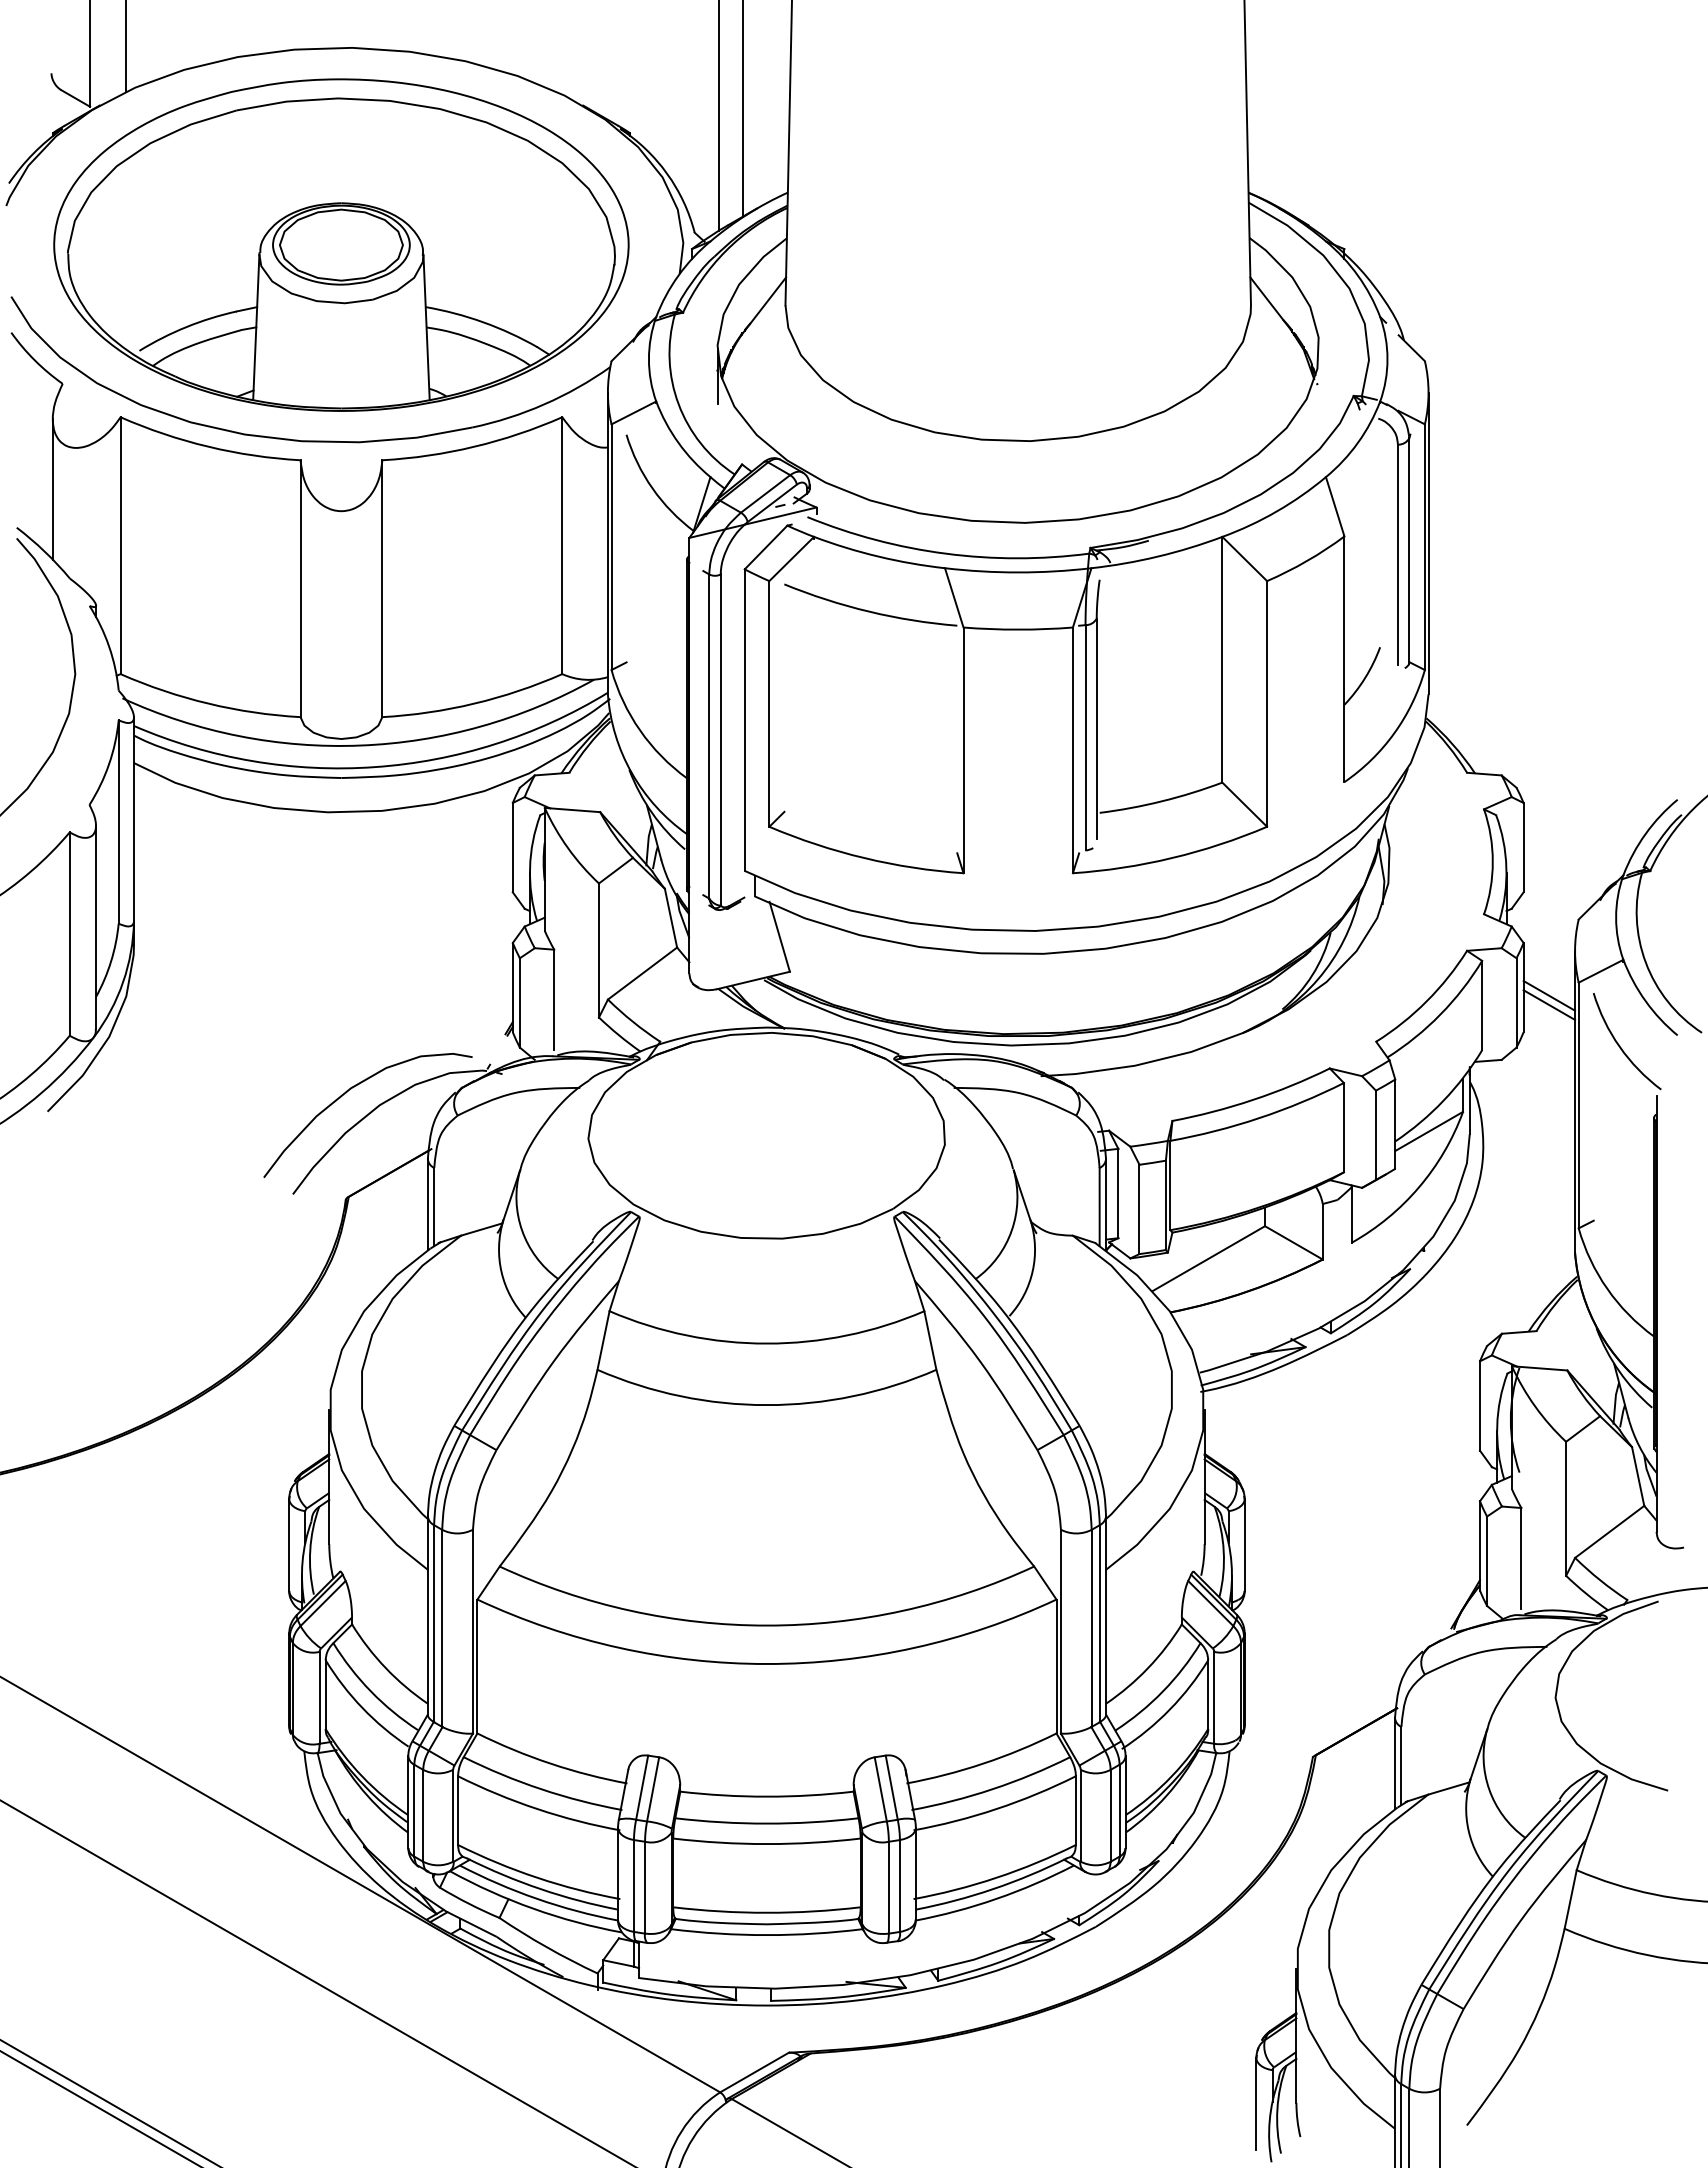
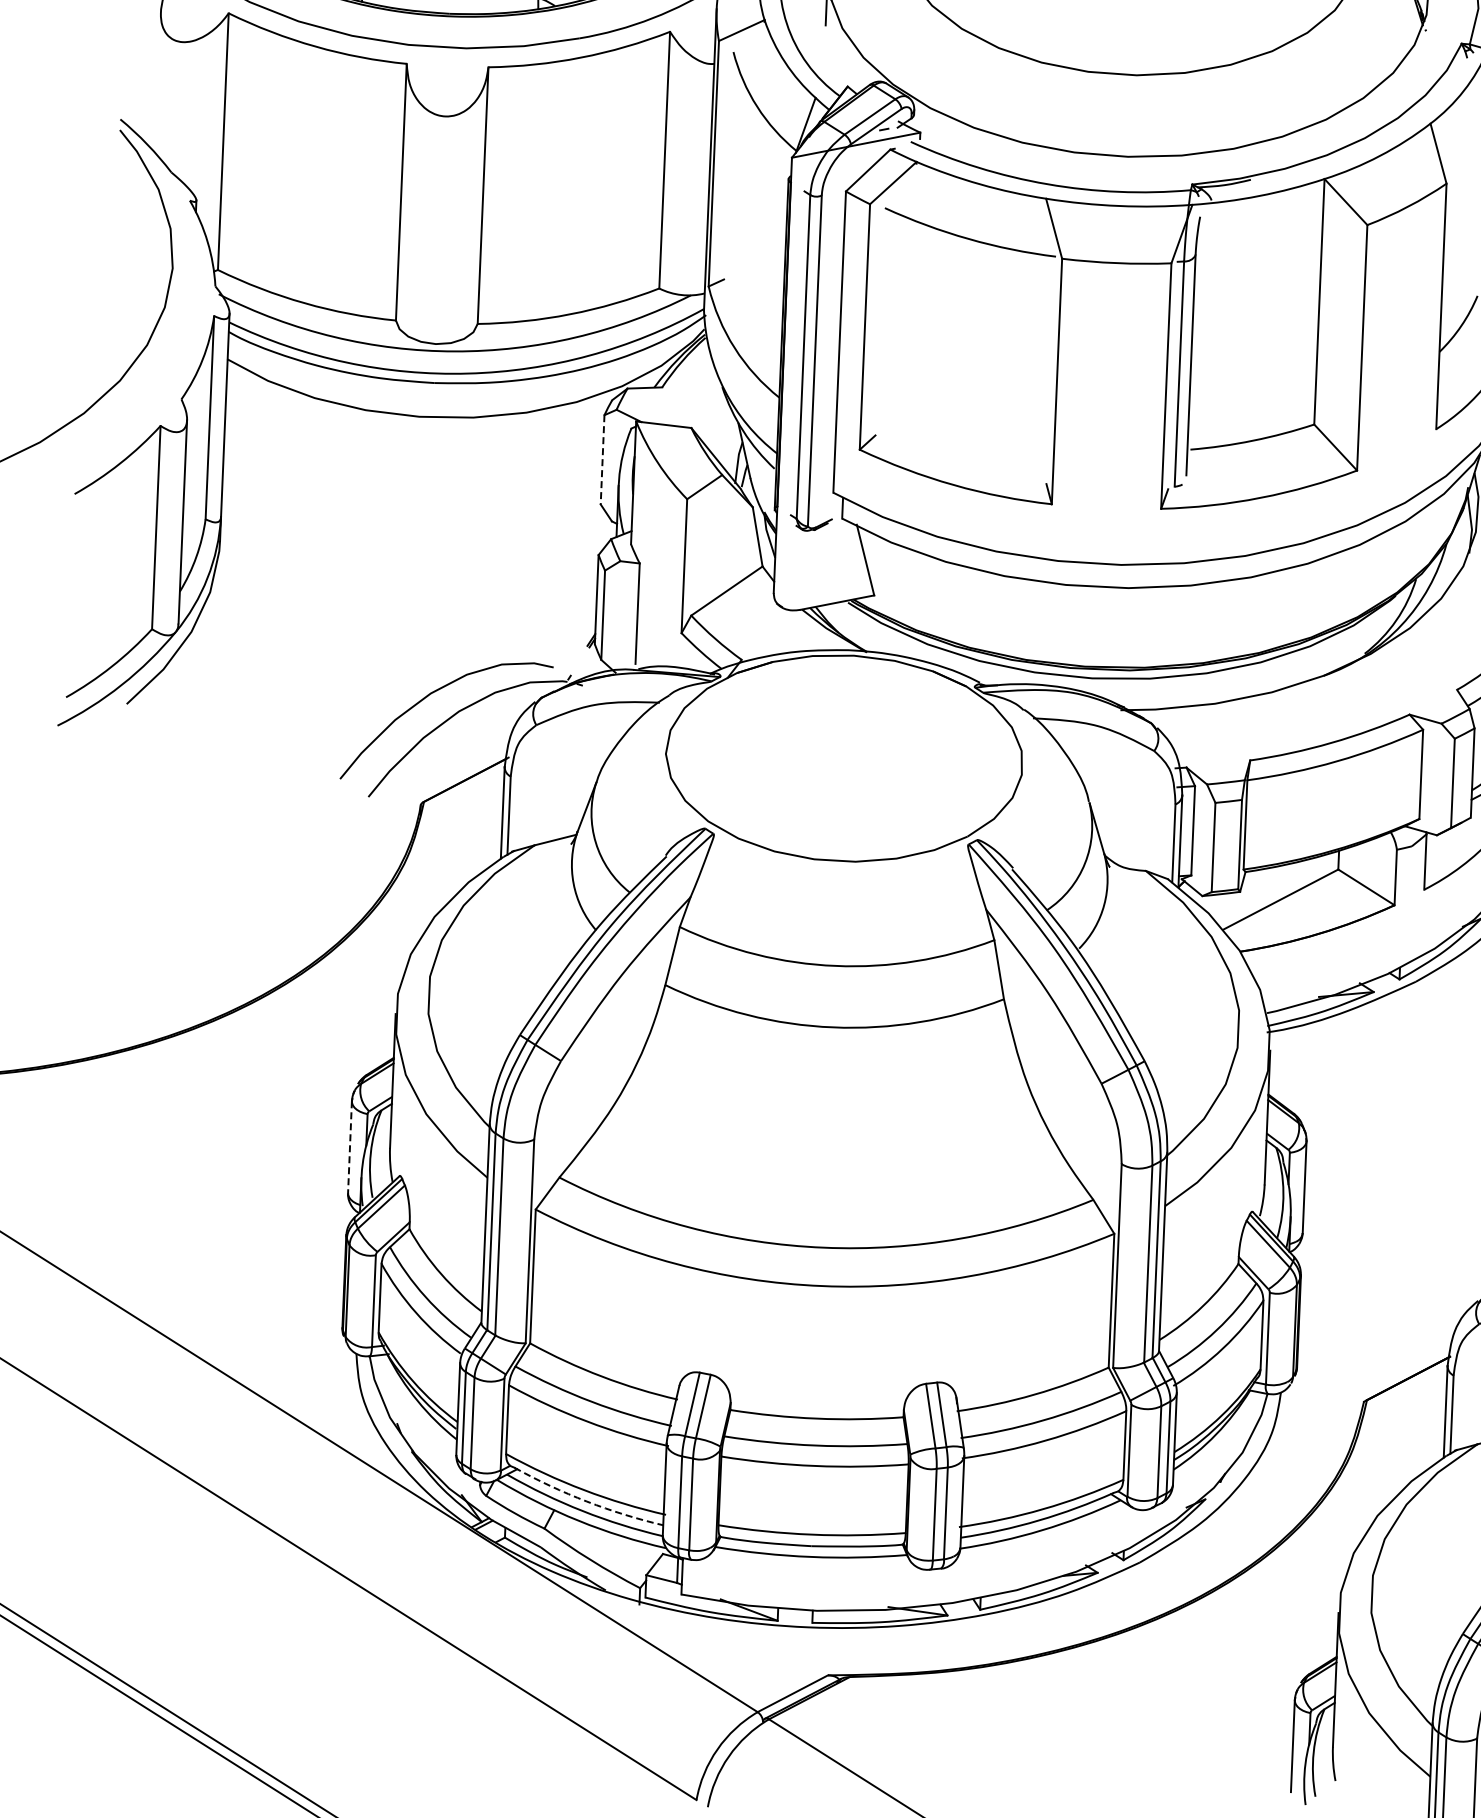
line: (52, 489) -> (157, 82), removed
line: (512, 847) -> (602, 459), solid -> dashed
line: (289, 1545) -> (350, 1147), solid -> dashed
arc: (540, 1889) -> (586, 1501), solid -> dashed

